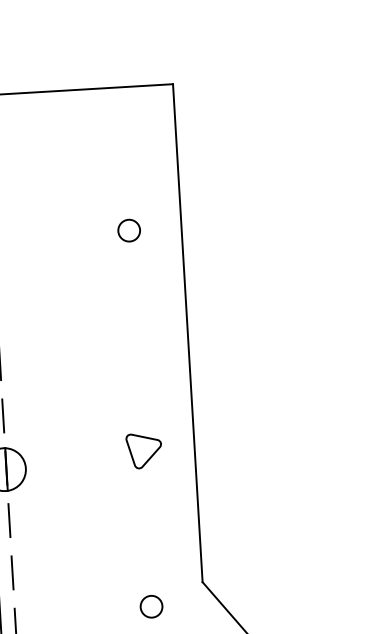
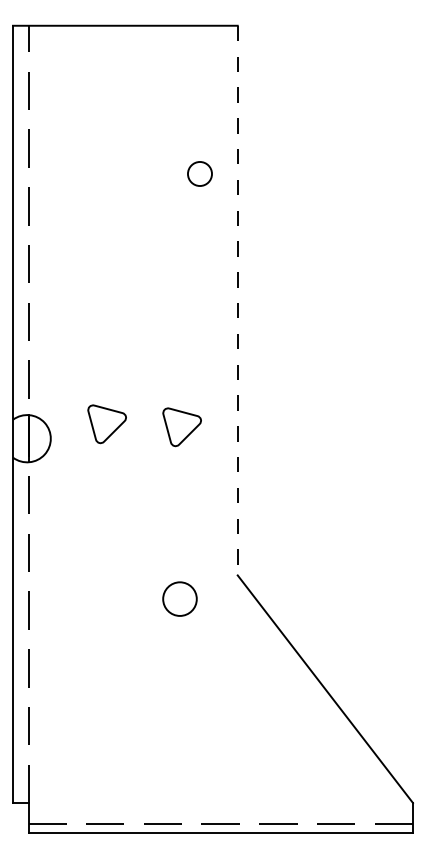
circle: (128, 230) -> (199, 173), moved
line: (187, 333) -> (237, 300), solid -> dashed
part: (75, 452) -> (106, 424), added
circle: (151, 606) -> (179, 598), size x1.4

